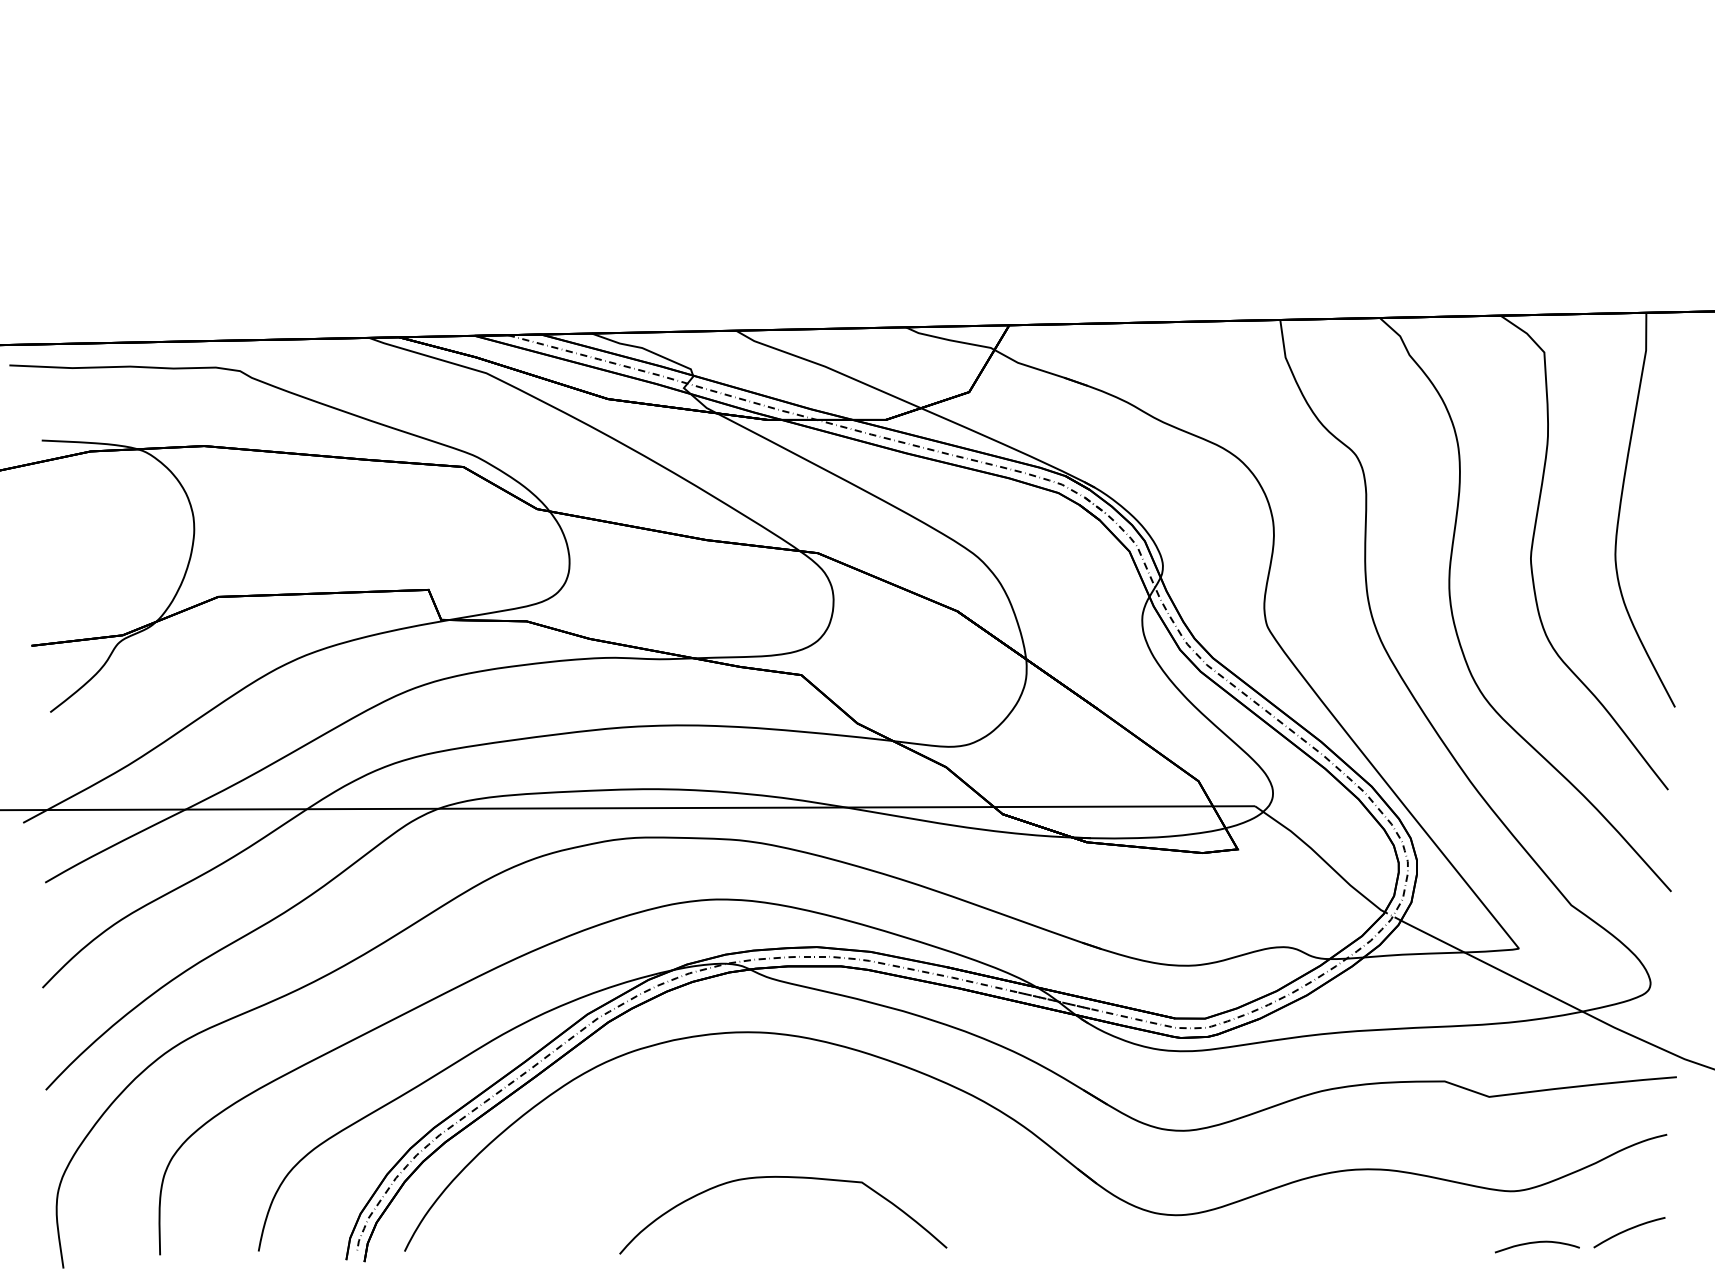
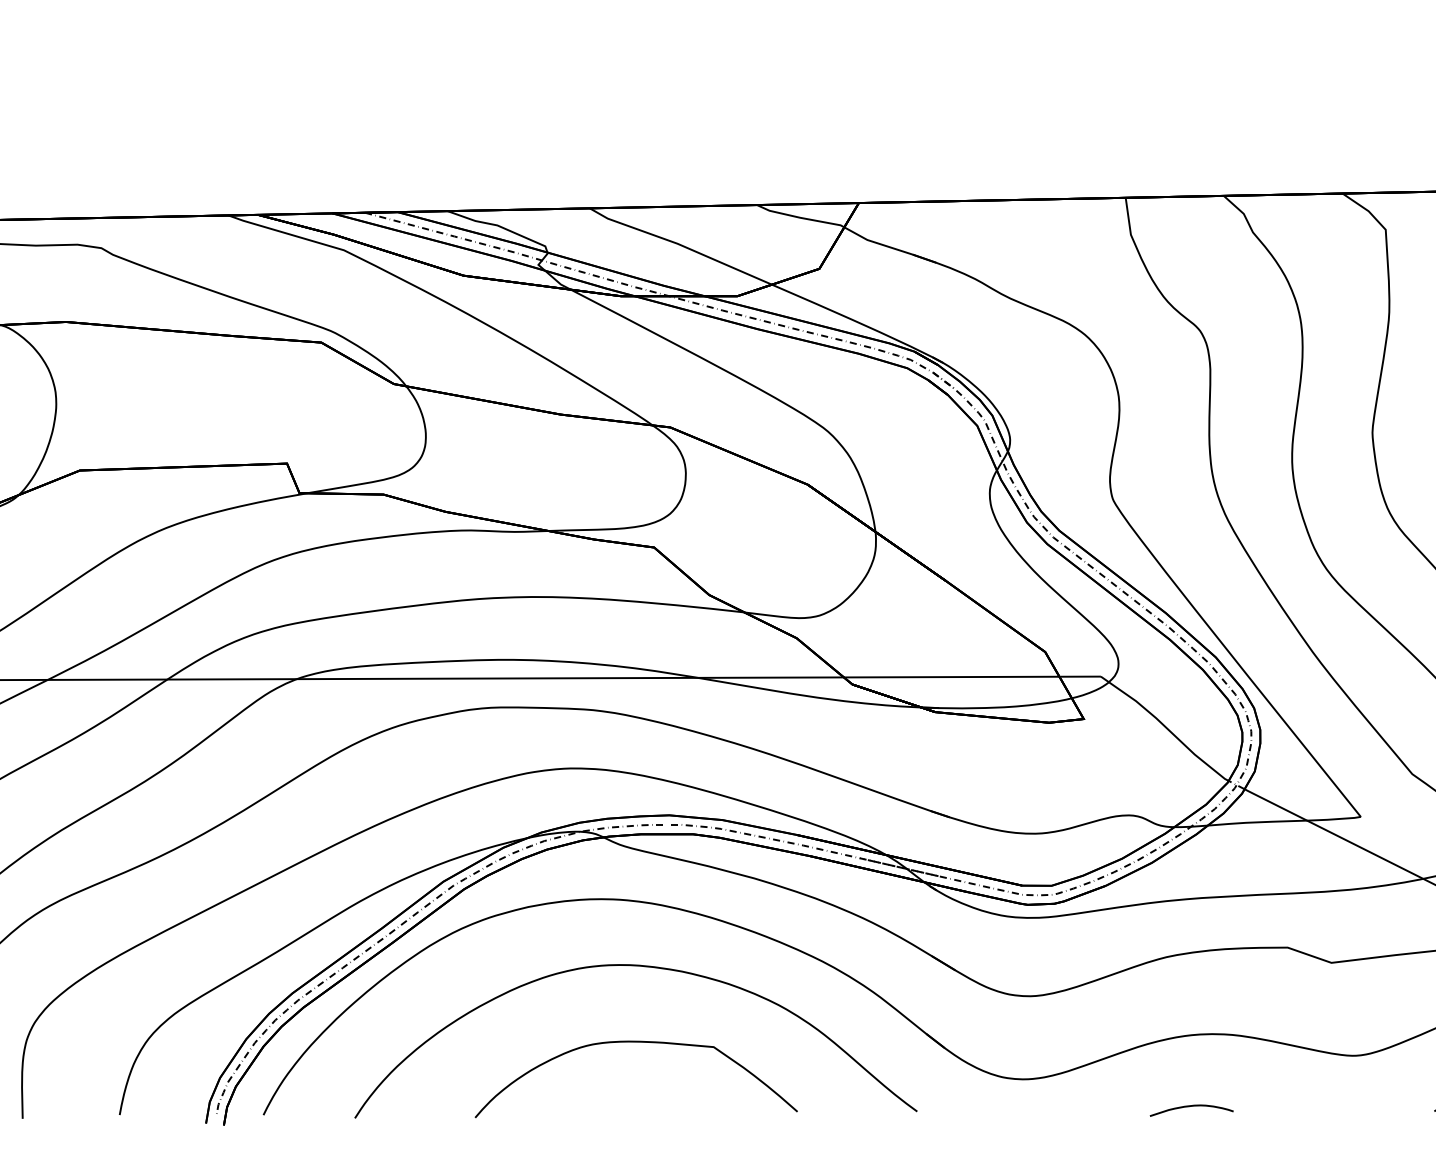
curve: (790, 1101) -> (643, 967), added
curve: (1537, 1243) -> (1191, 1107), moved

